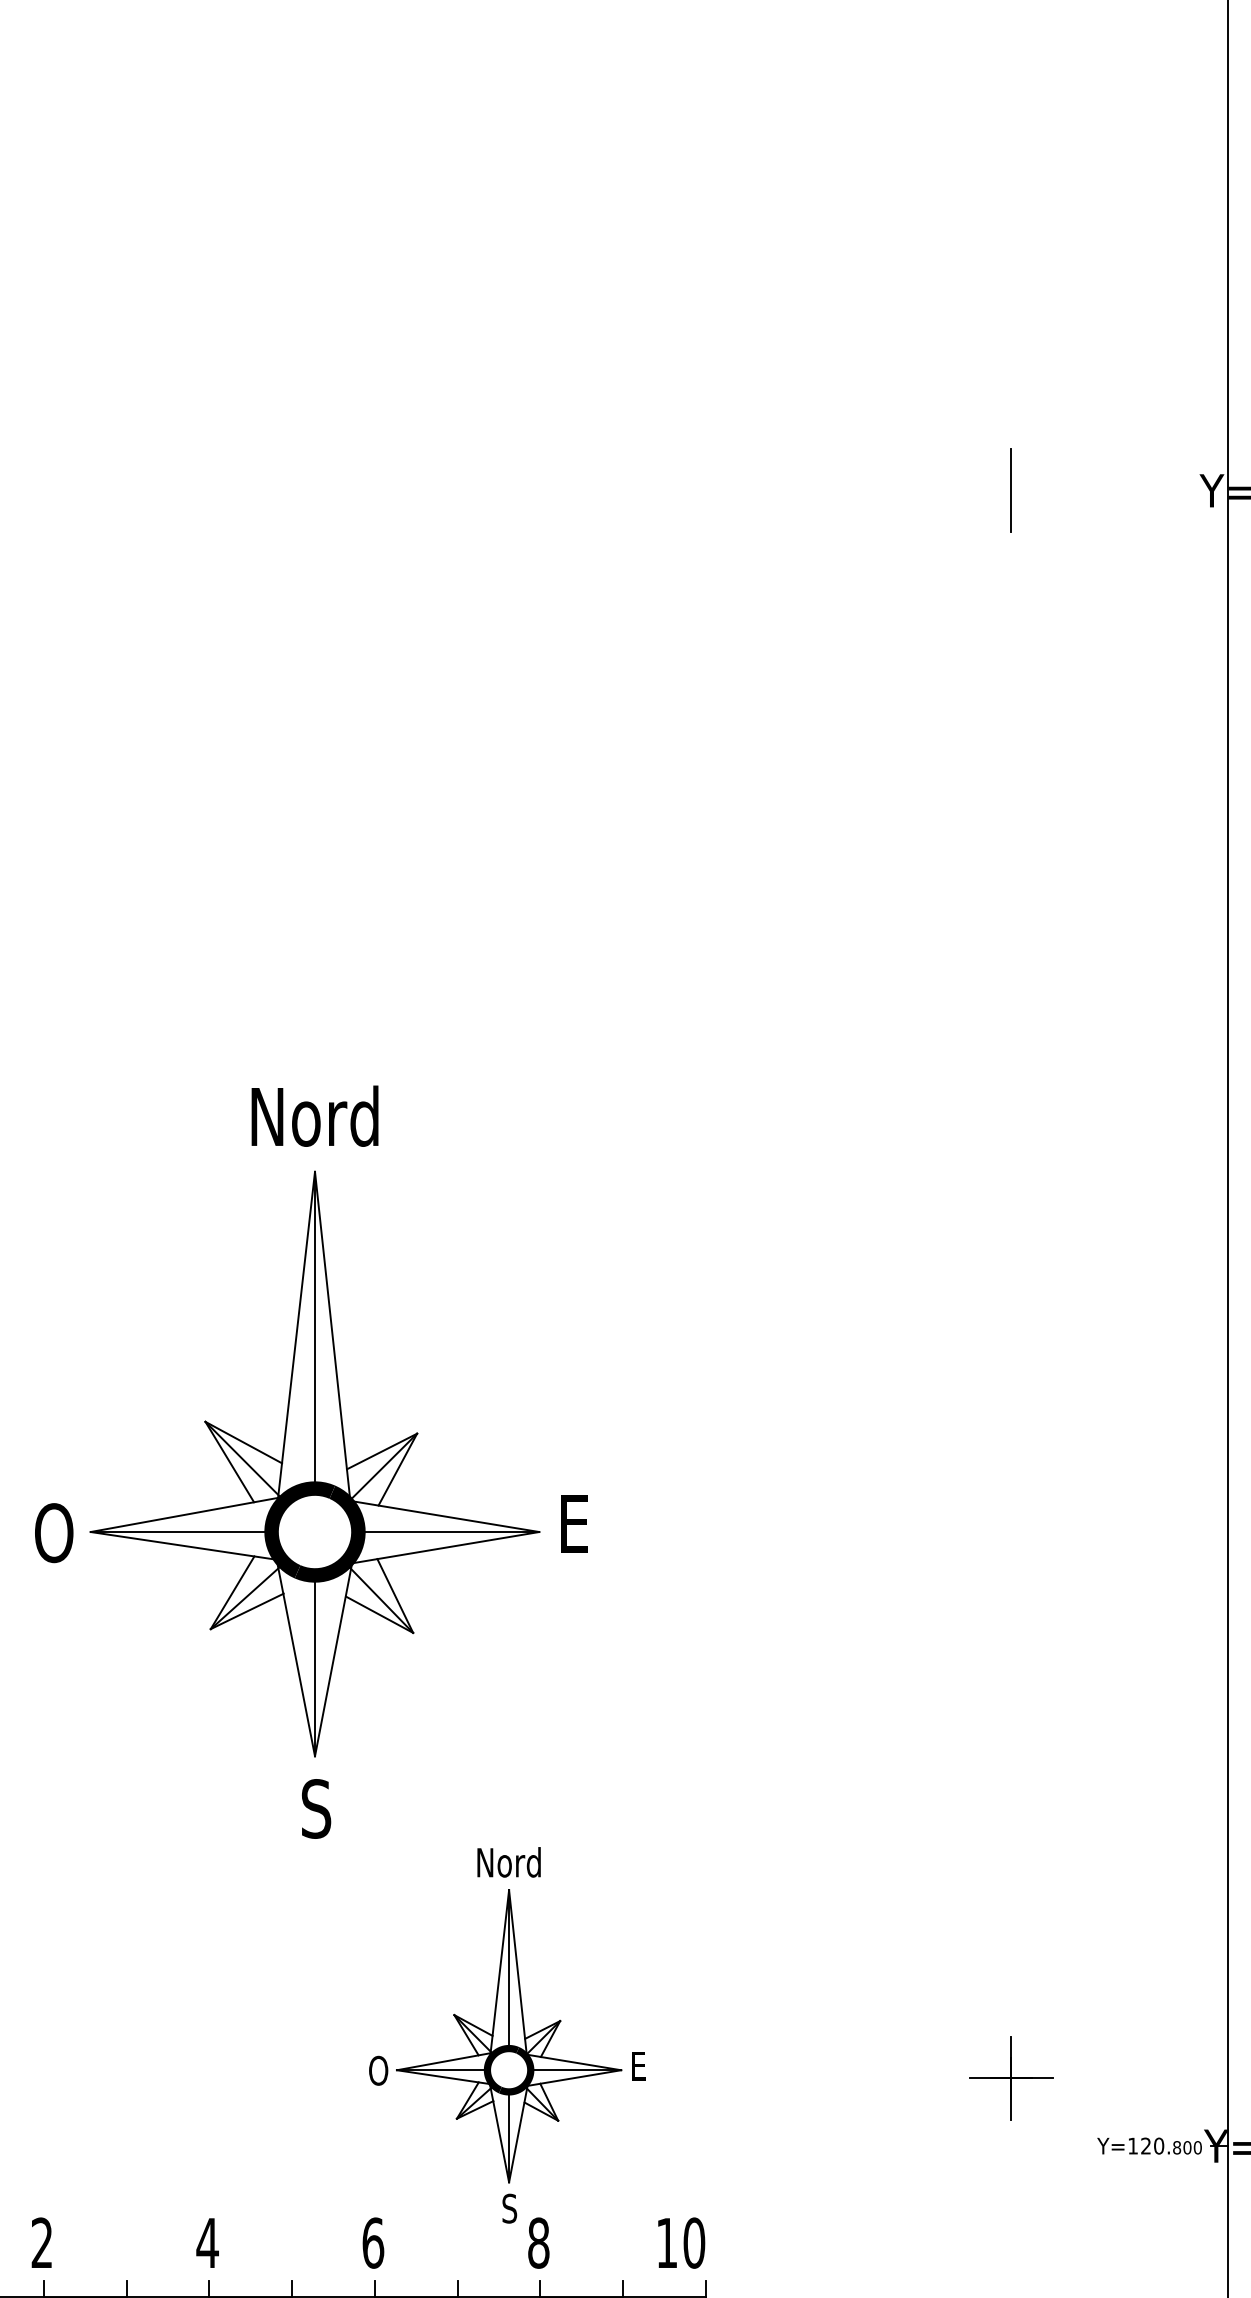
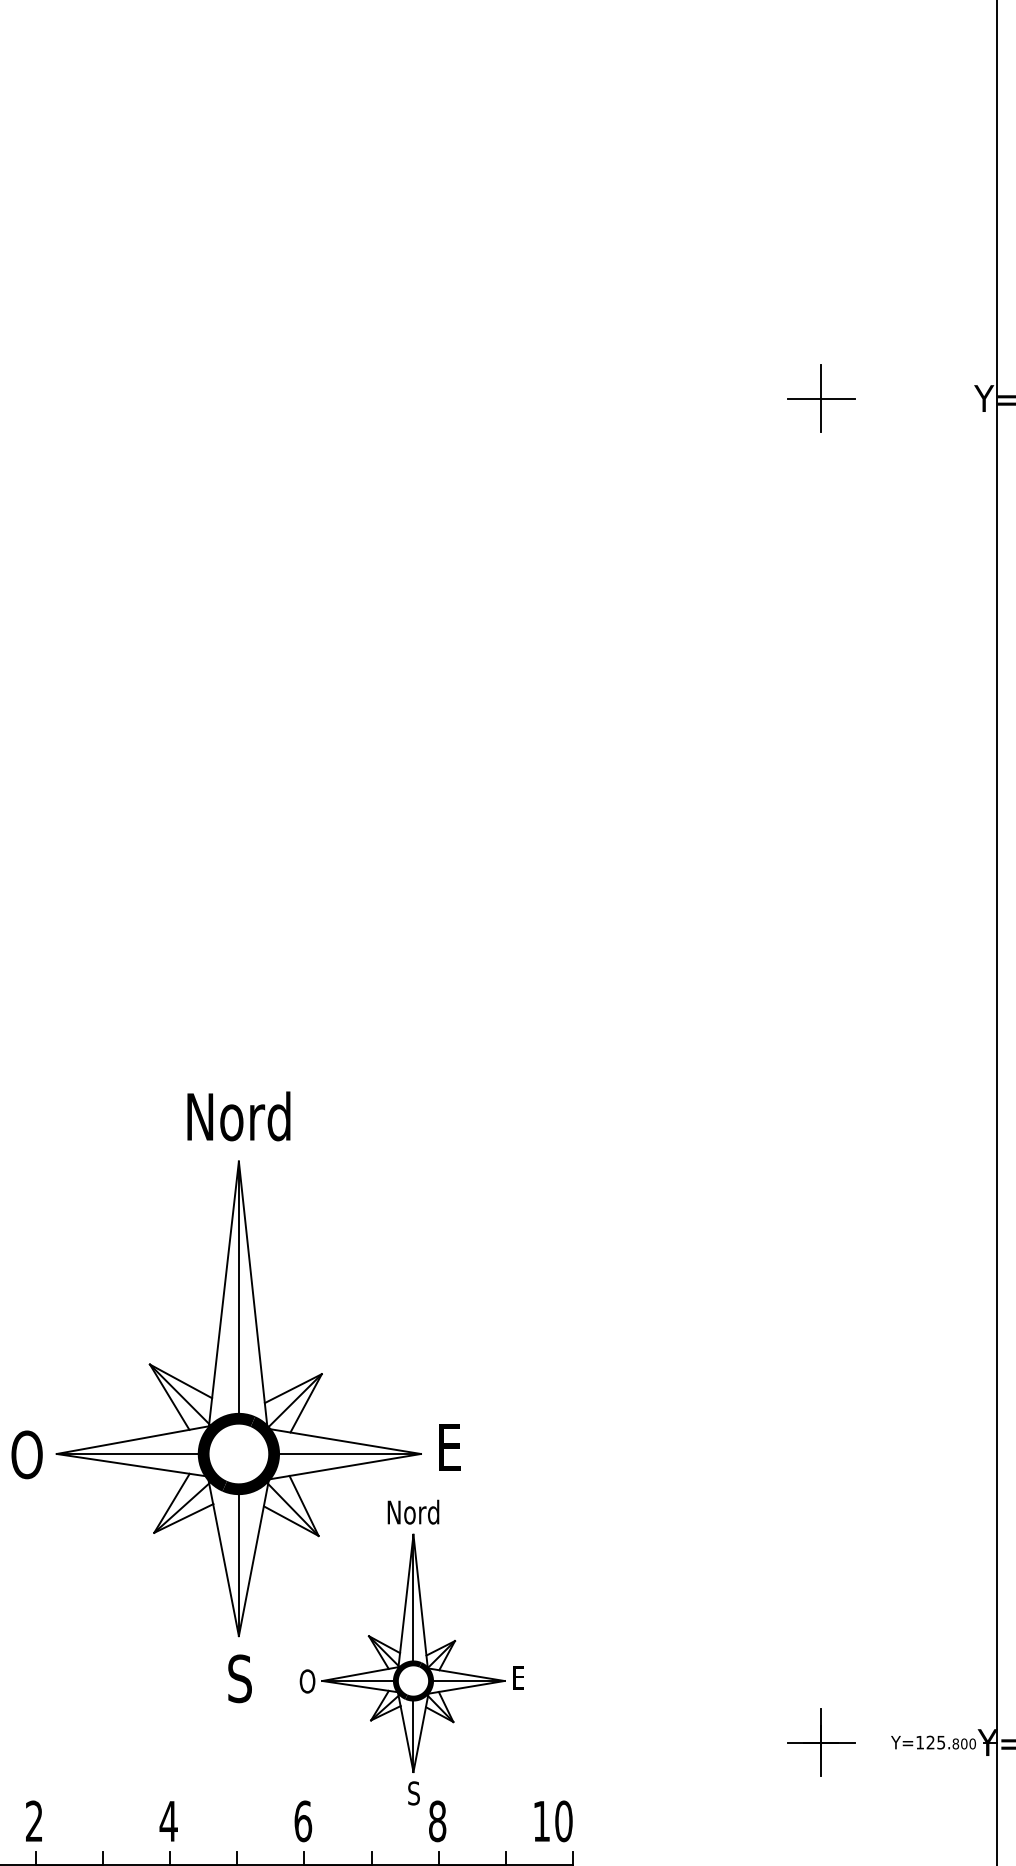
line: (1010, 490) -> (820, 398), added
part: (310, 1462) -> (235, 1397), moved
part: (1011, 2078) -> (821, 1742), moved
text: (1159, 2145) -> (941, 1742), Y=120. -> Y=125.

